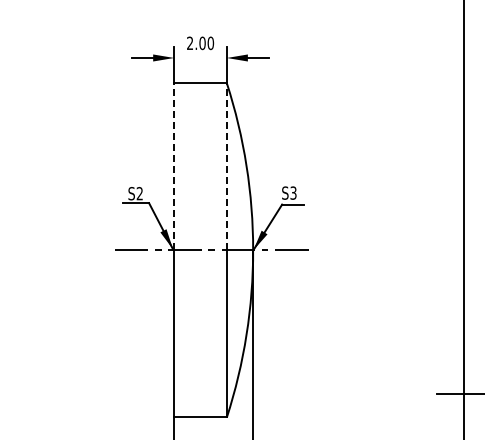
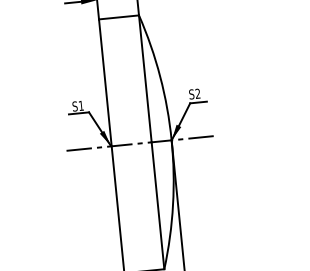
line: (174, 166) -> (105, 82), dashed -> solid
line: (226, 166) -> (145, 78), dashed -> solid
text: (139, 193) -> (81, 105), S2 -> S1
text: (293, 193) -> (197, 94), S3 -> S2

